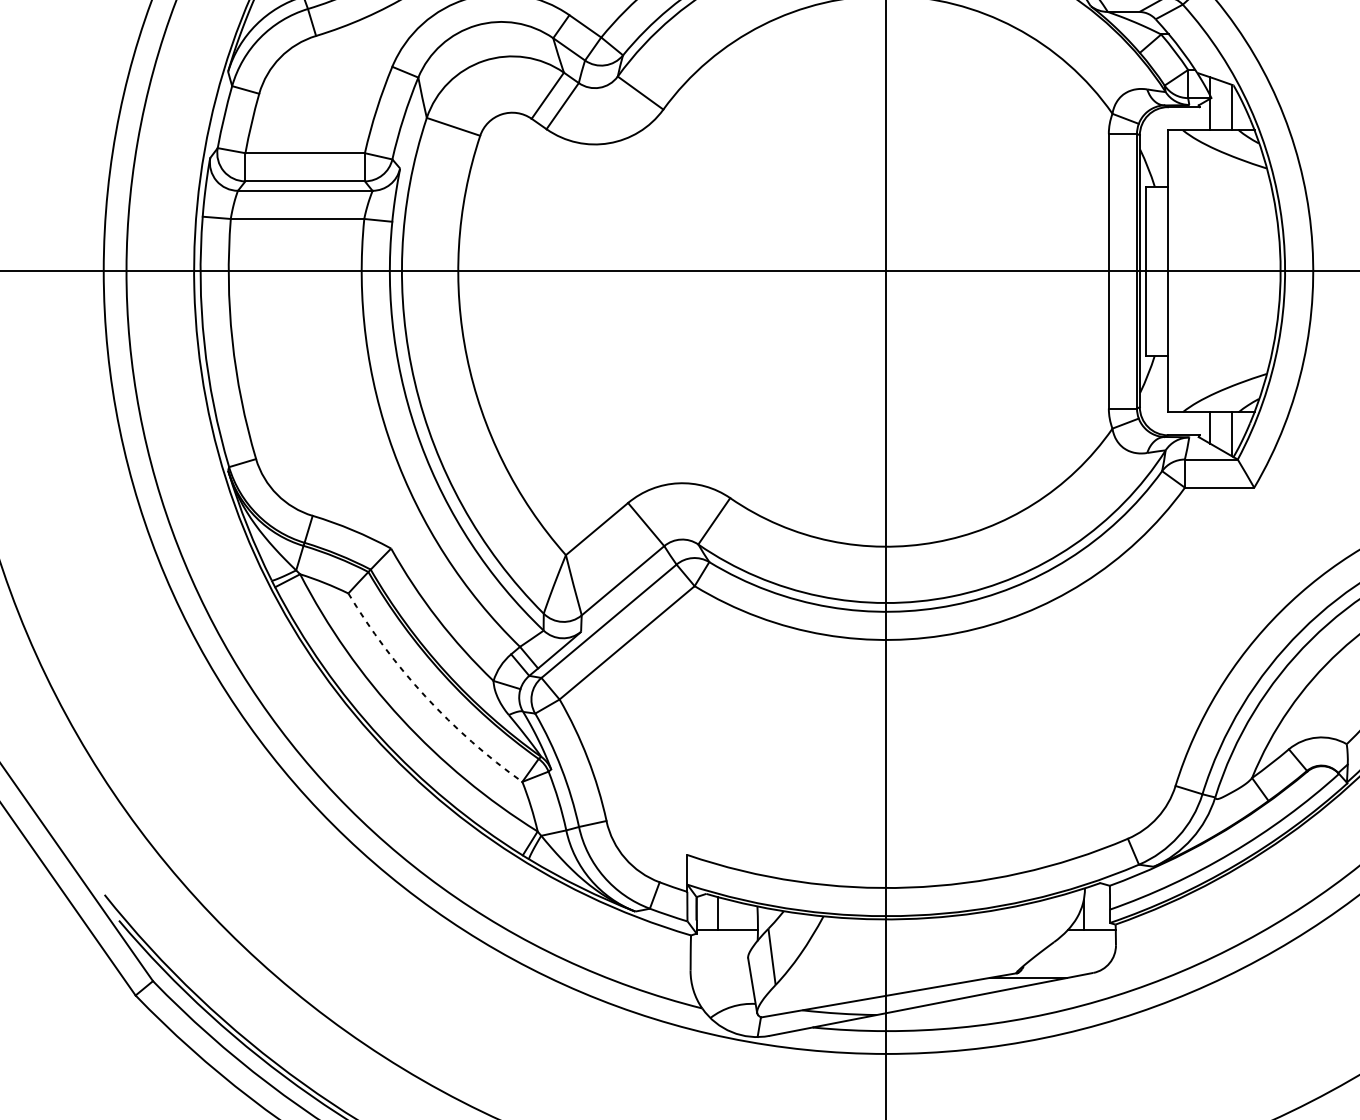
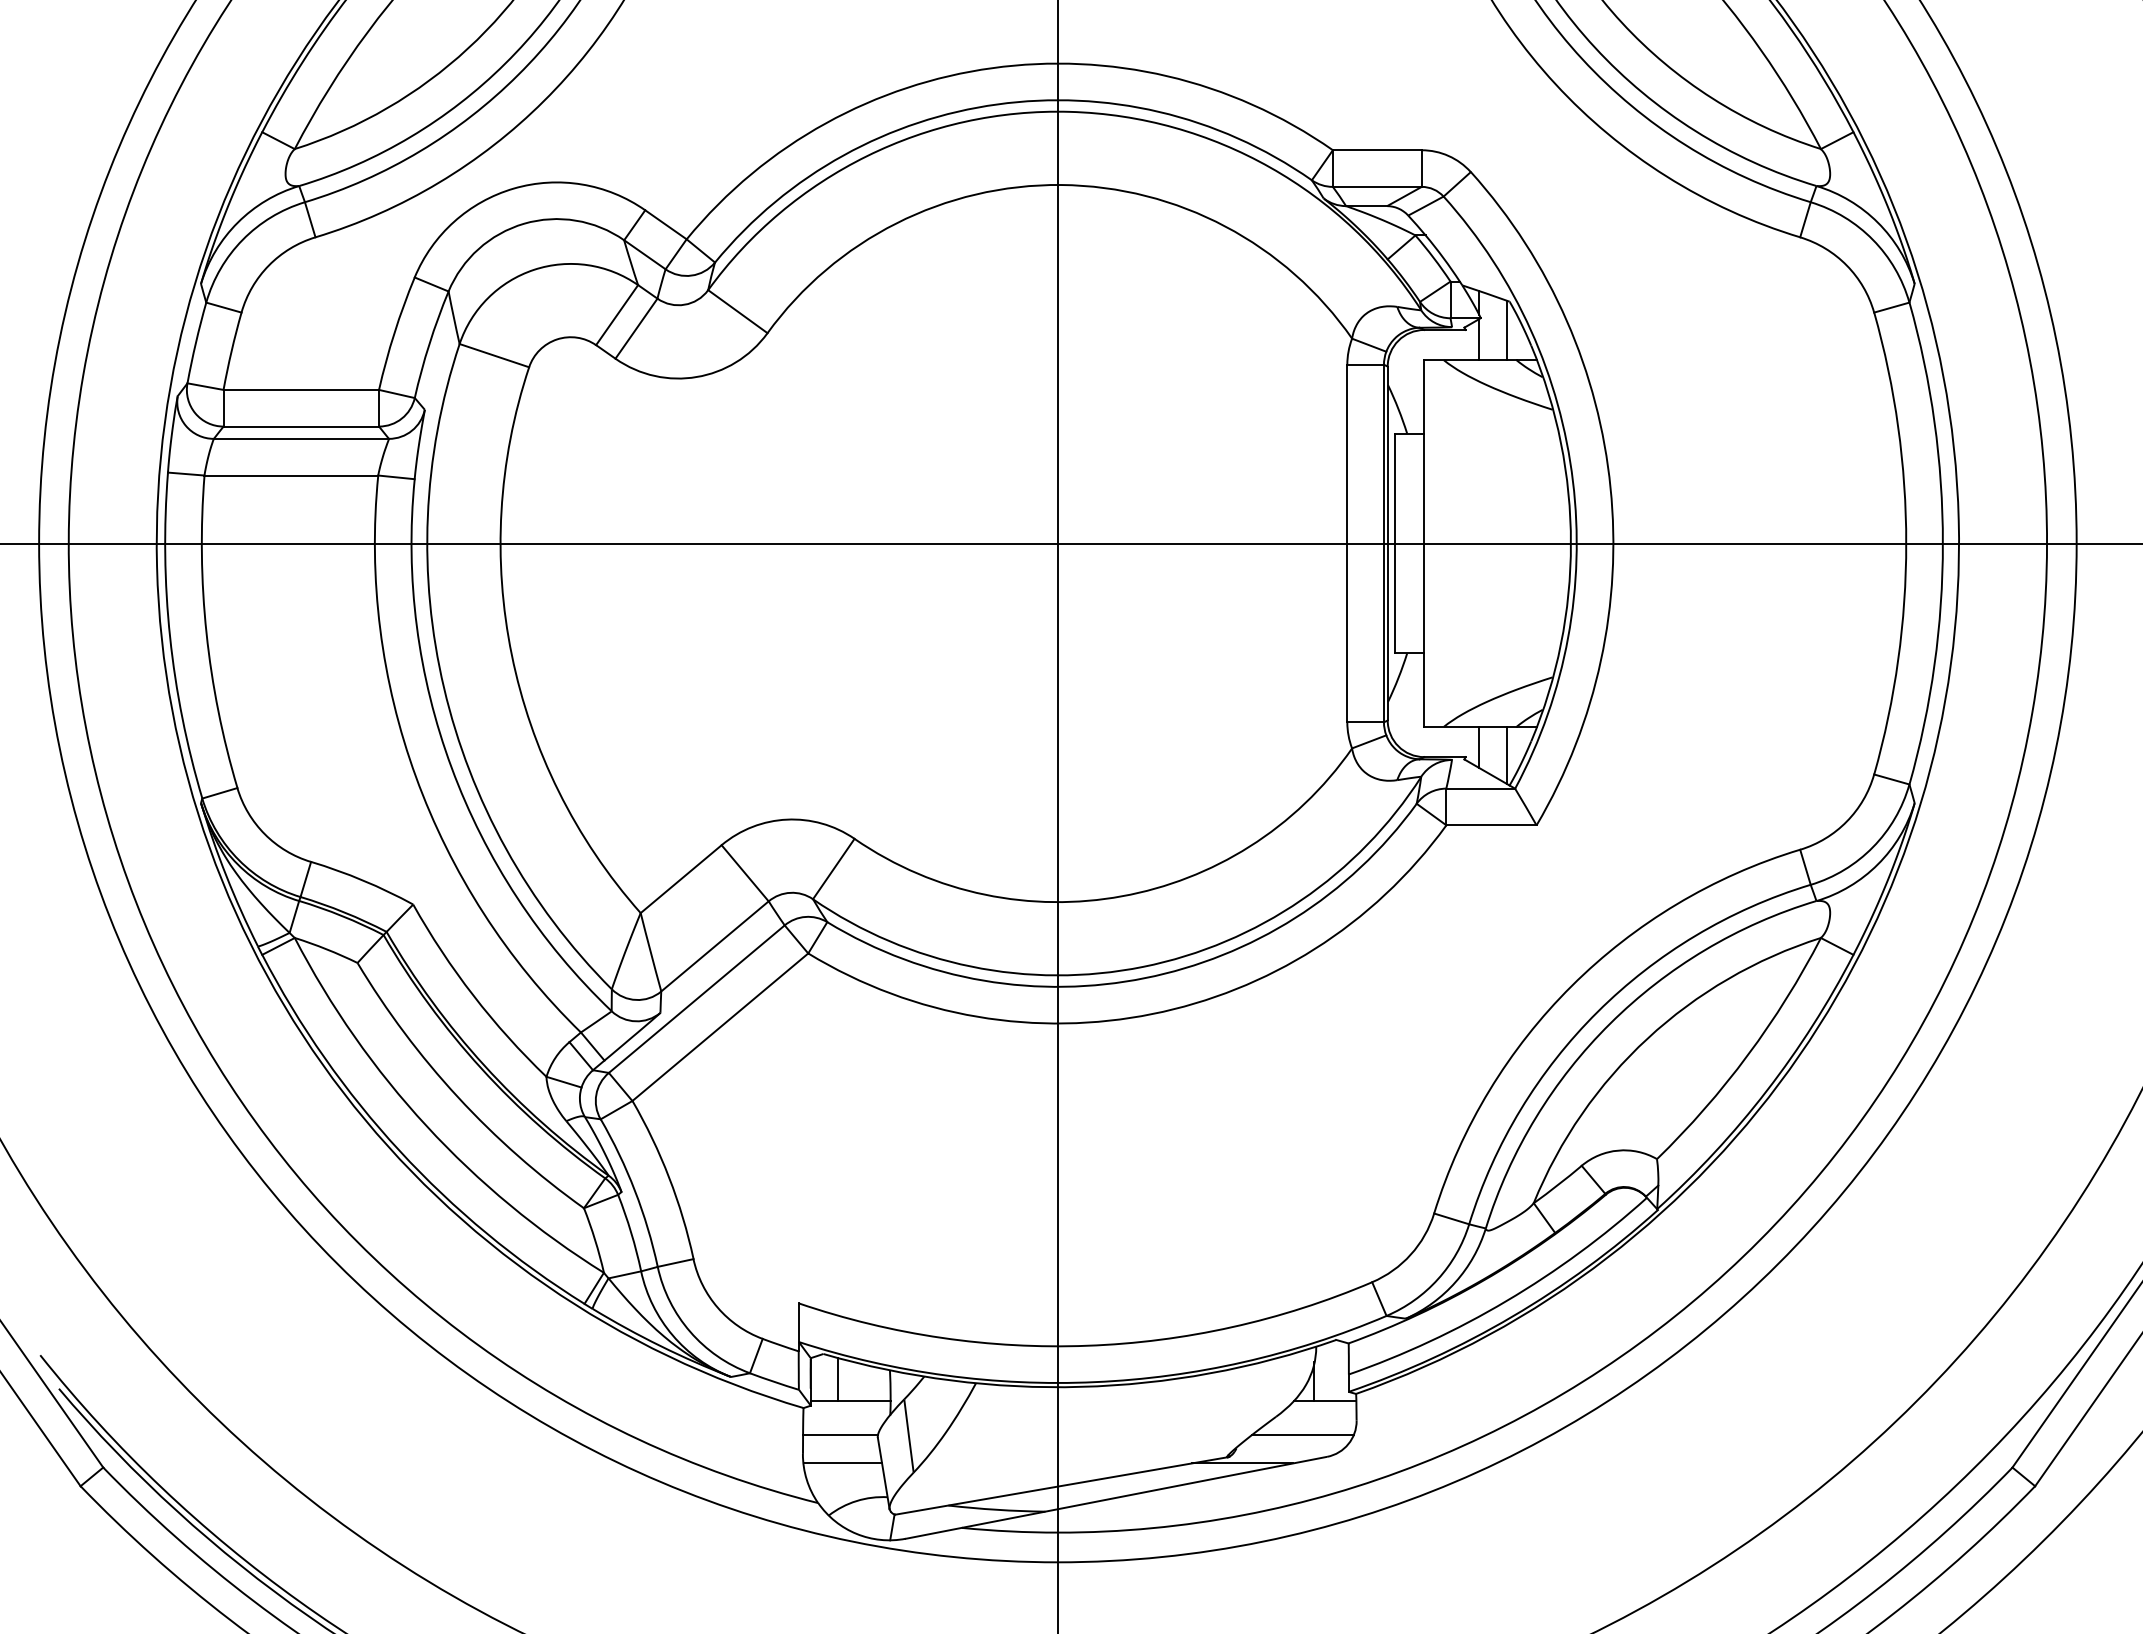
arc: (425, 696) -> (458, 1097), dashed -> solid
line: (719, 956) -> (840, 1435), added
line: (1074, 956) -> (1302, 1435), added
line: (720, 978) -> (842, 1463), added

